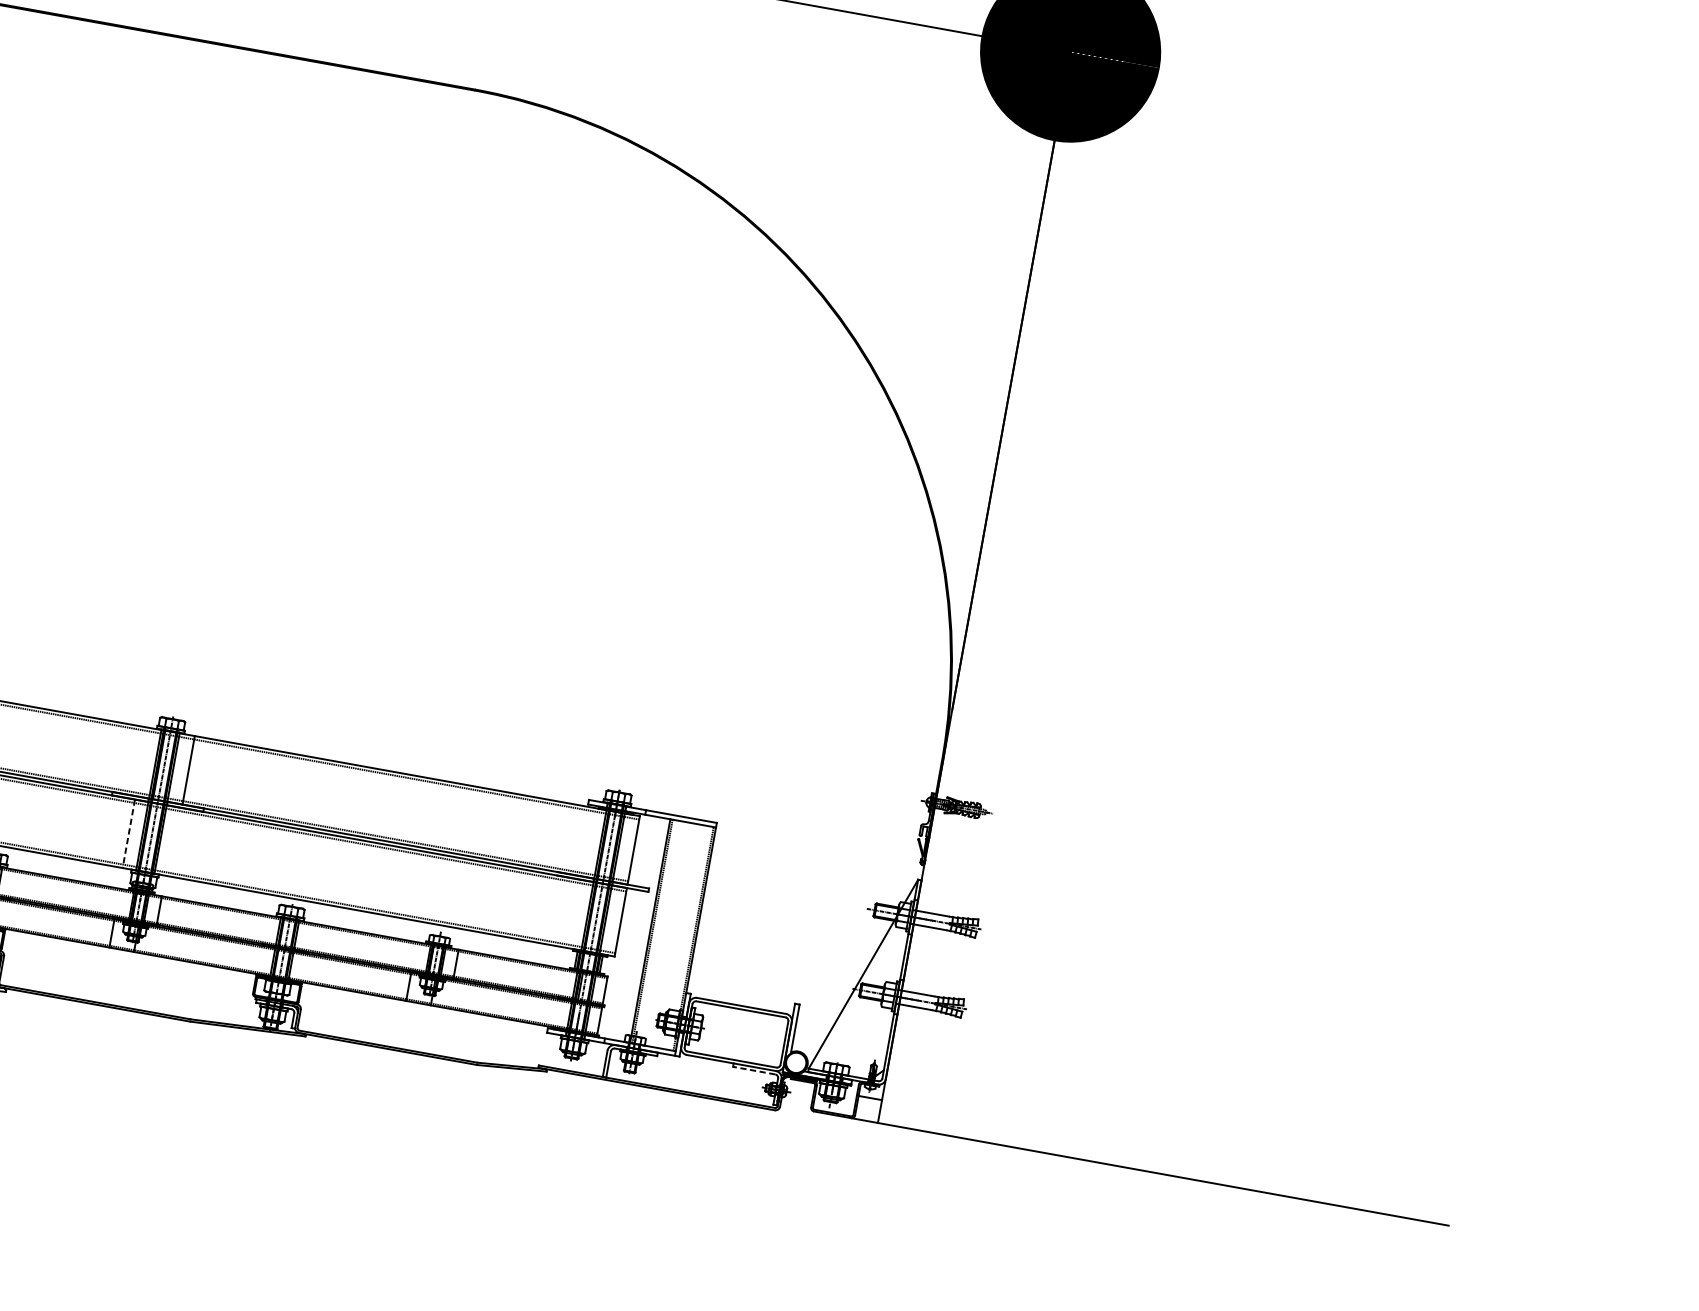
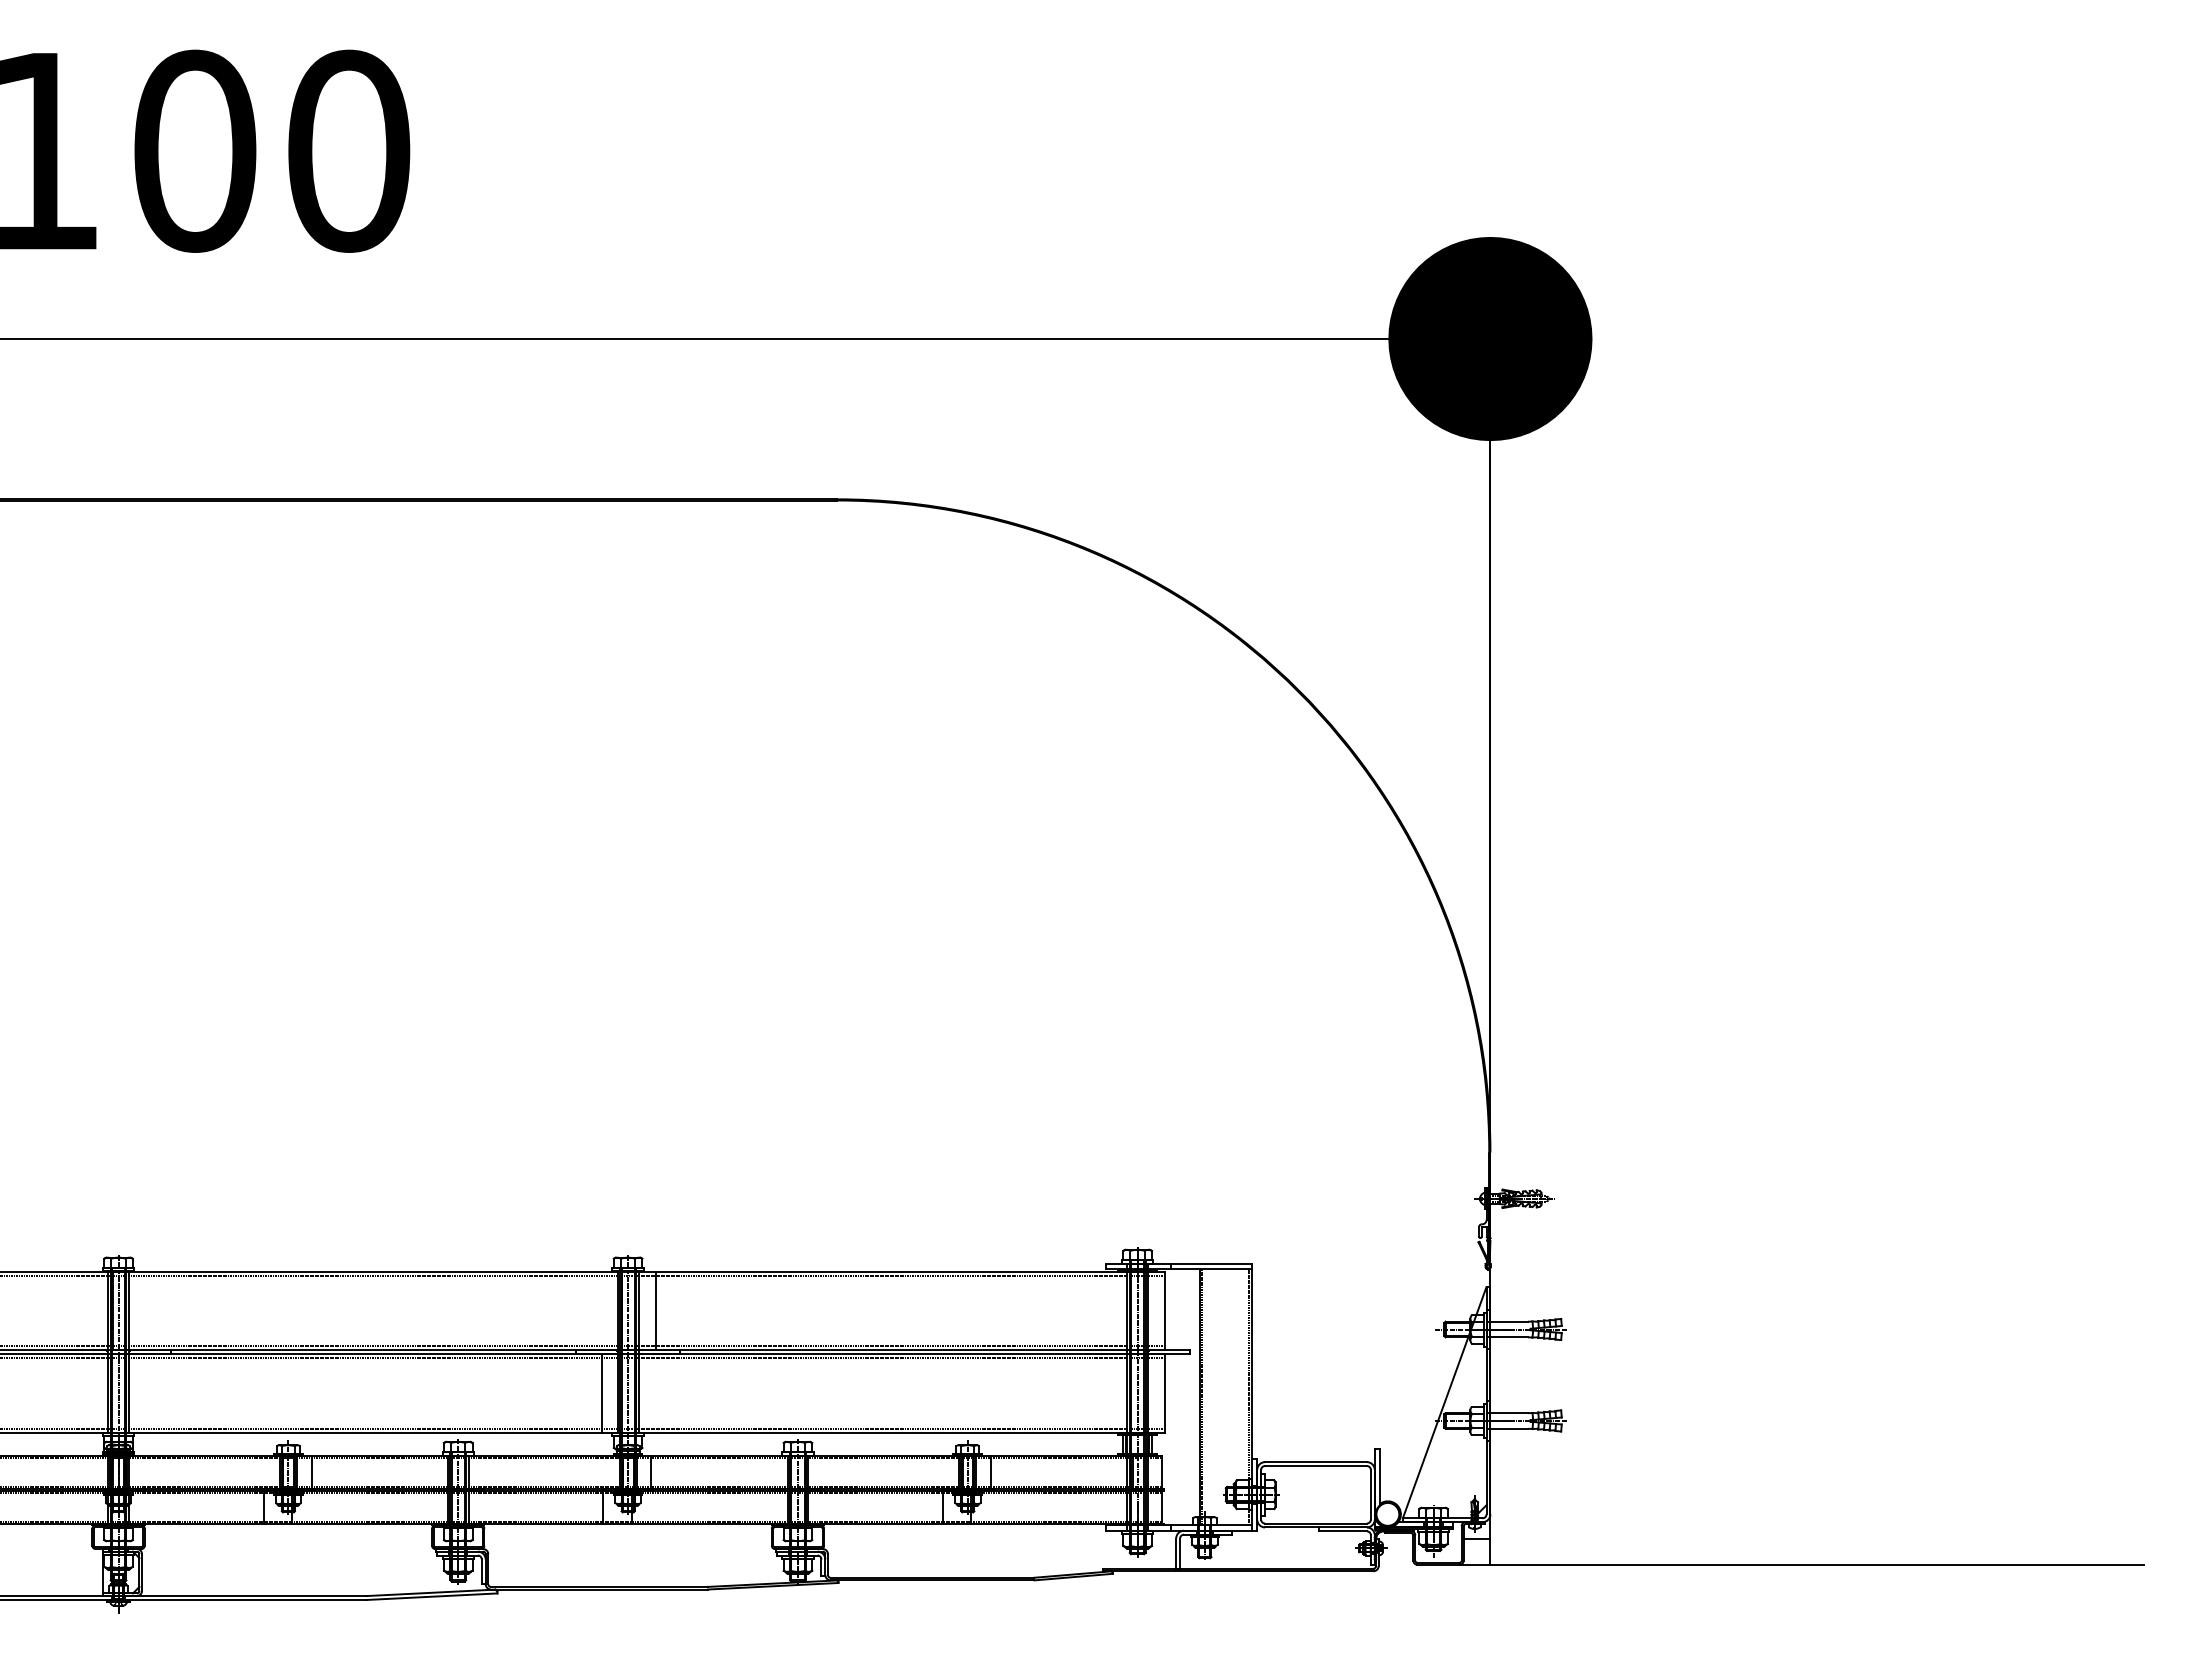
line: (128, 834) -> (602, 1394), dashed -> solid
line: (753, 1070) -> (1342, 1531), dashed -> solid

